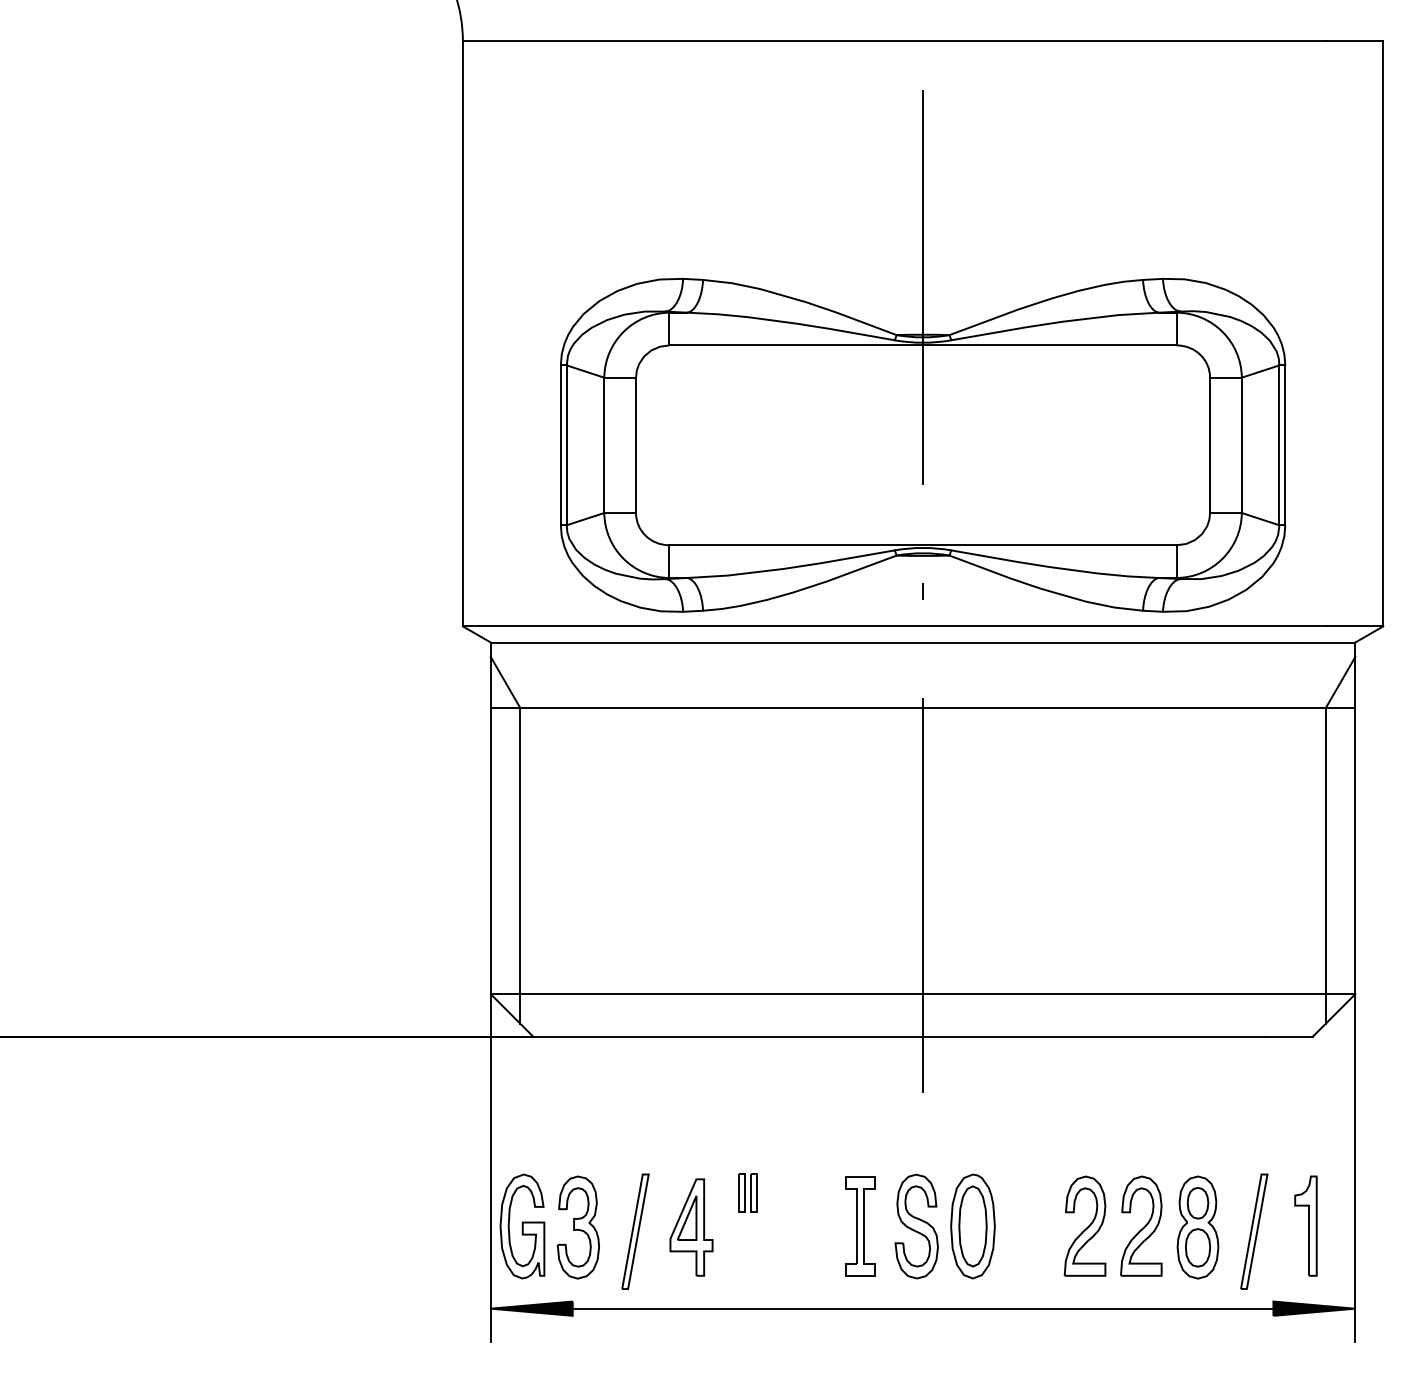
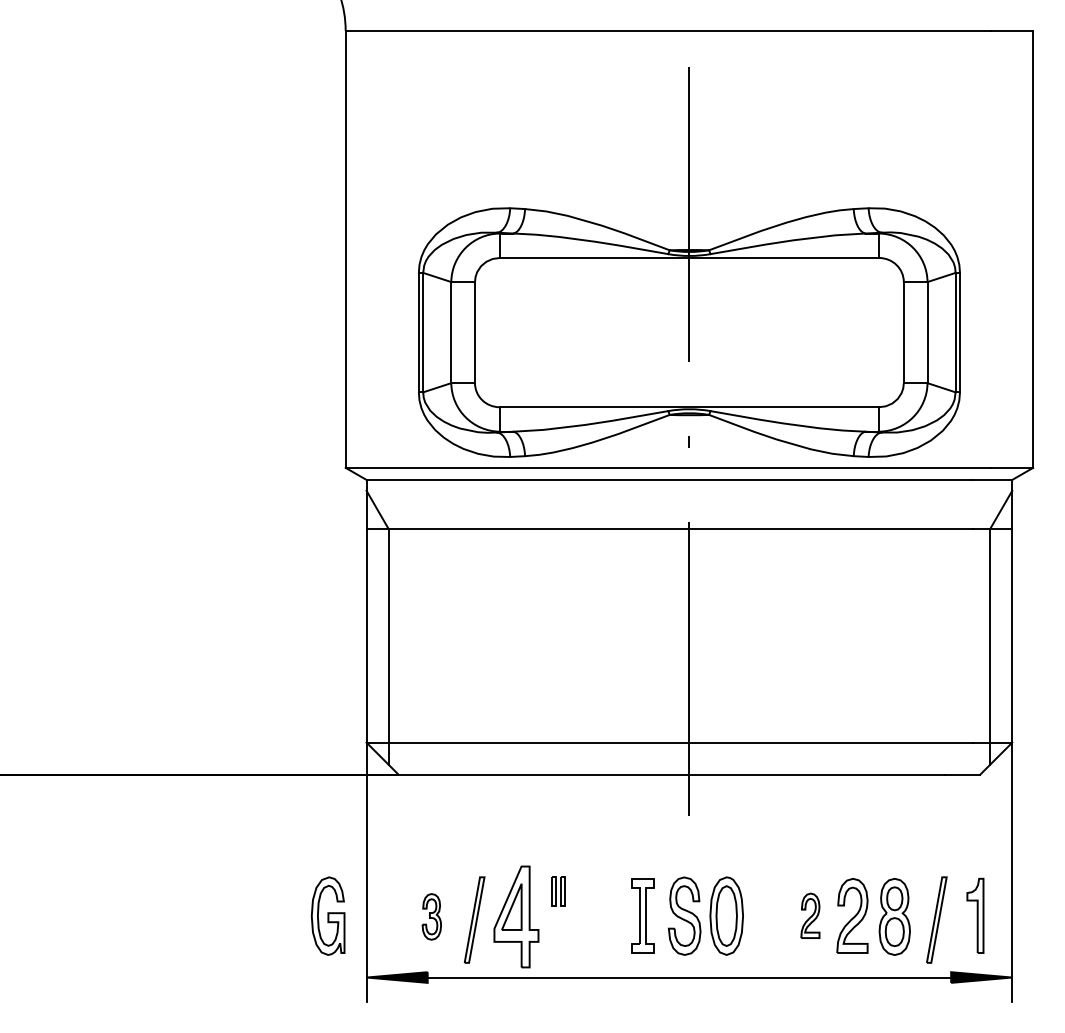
part: (1084, 1225) -> (810, 915), size x0.6
part: (522, 1226) -> (328, 916), moved
part: (577, 1227) -> (431, 916), size x0.6
part: (691, 1227) -> (516, 916), size x1.4

